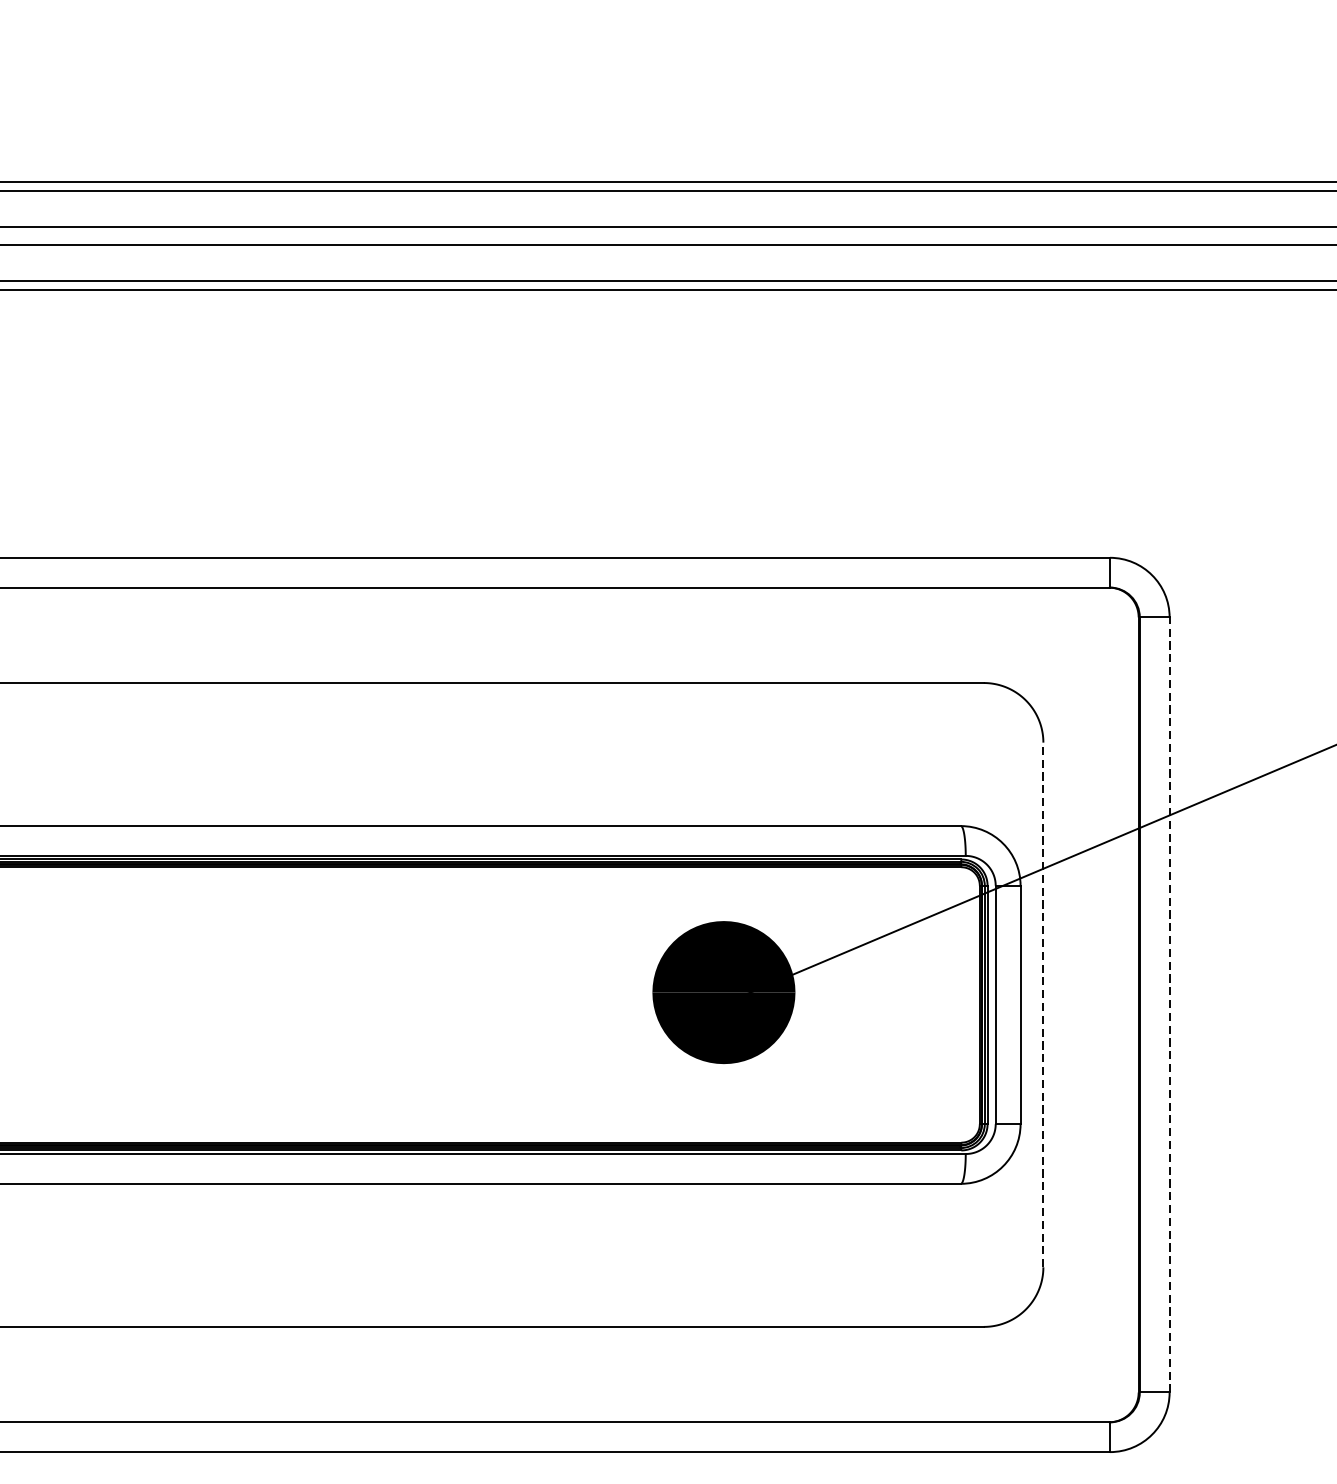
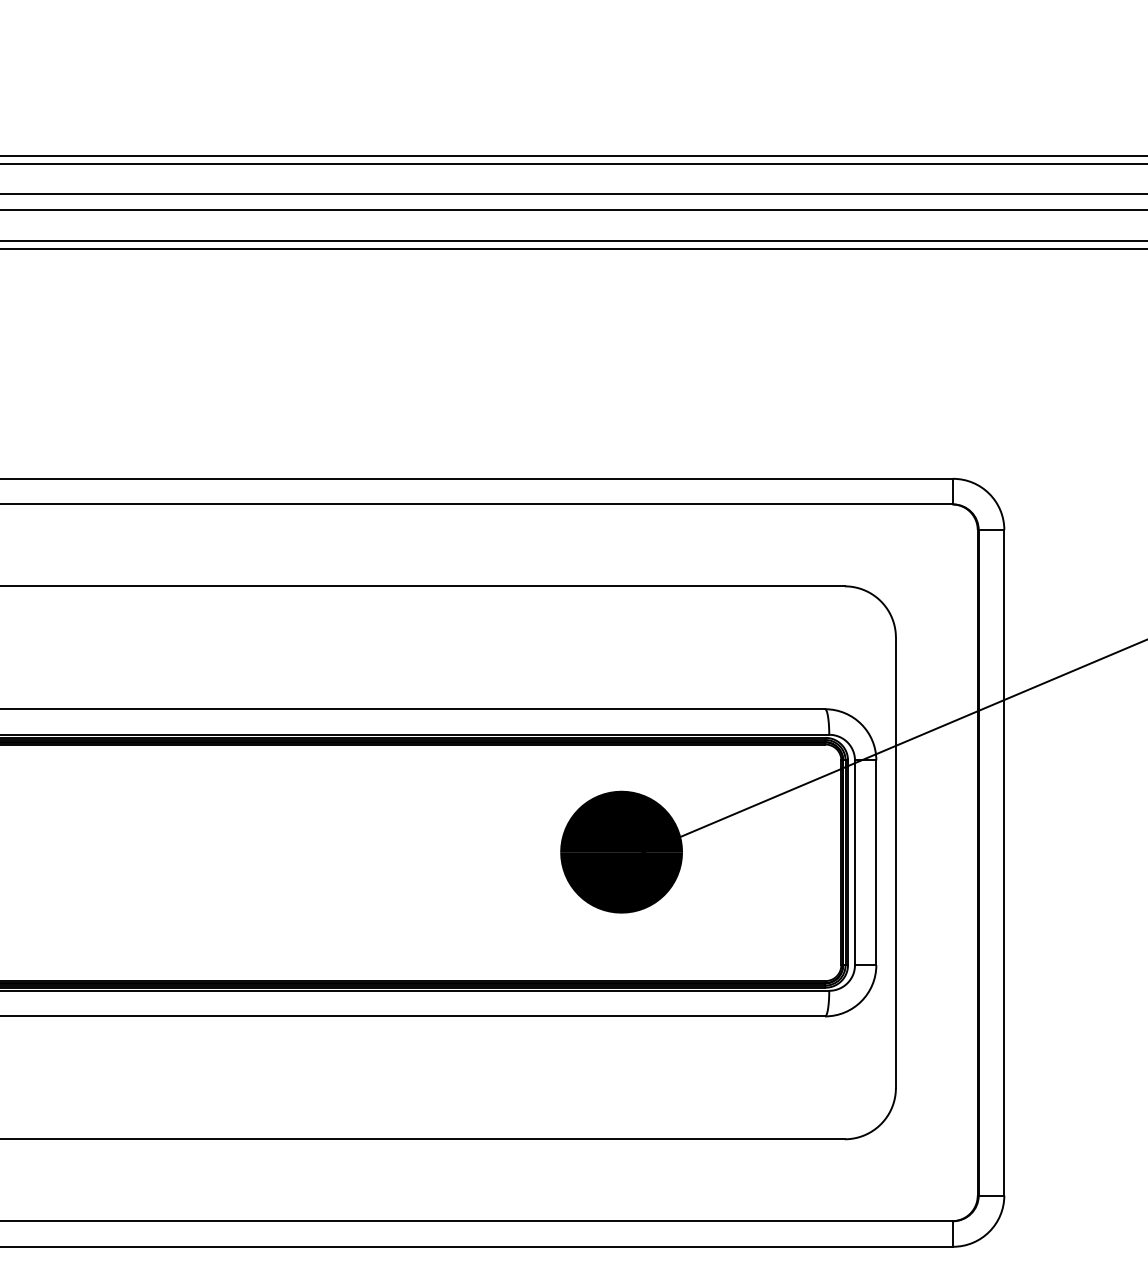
line: (1042, 1004) -> (895, 862), dashed -> solid
line: (1169, 1004) -> (1004, 862), dashed -> solid

